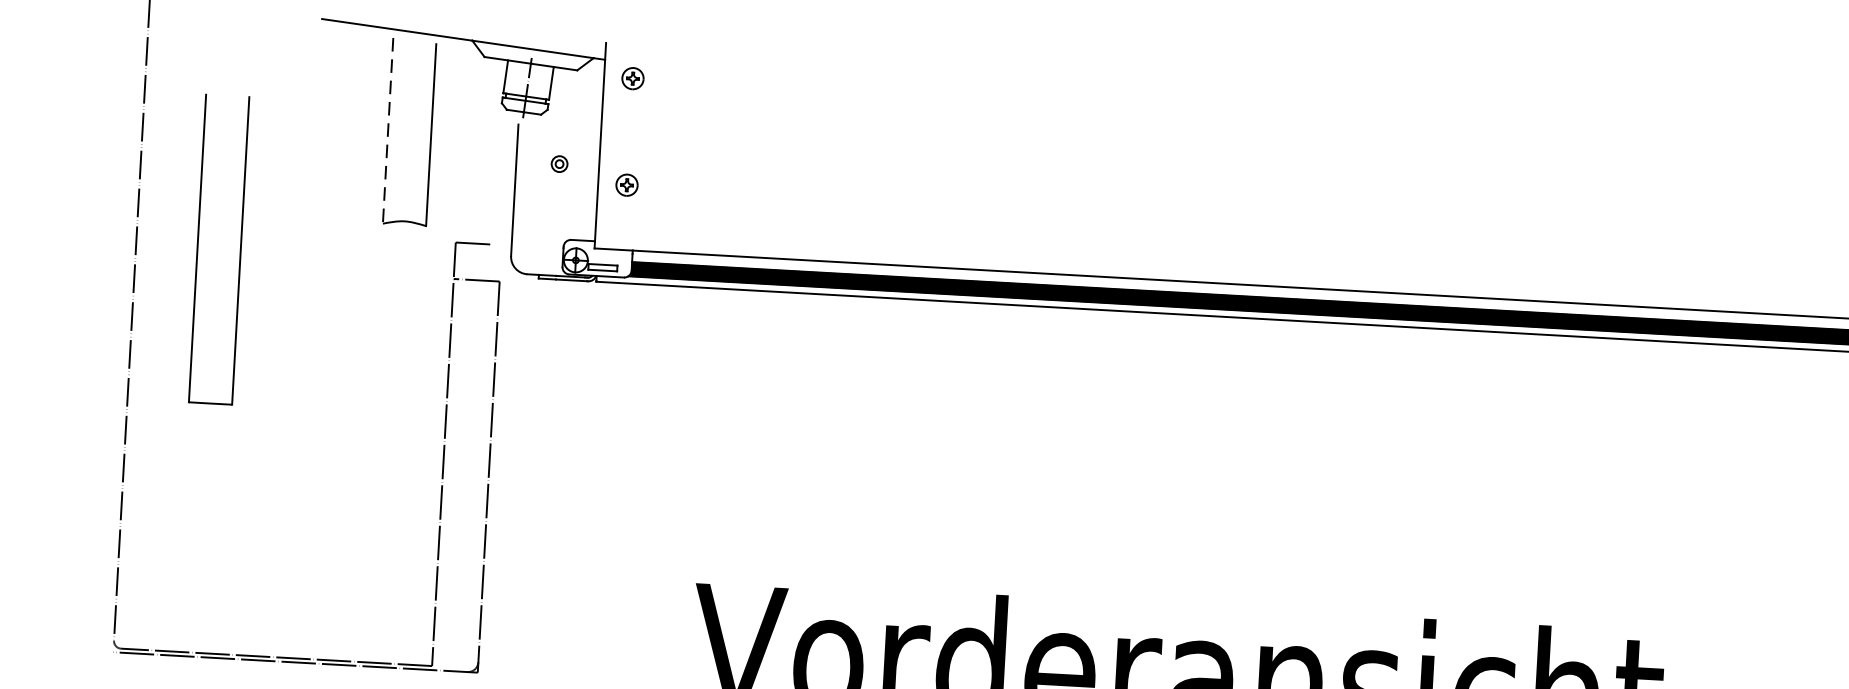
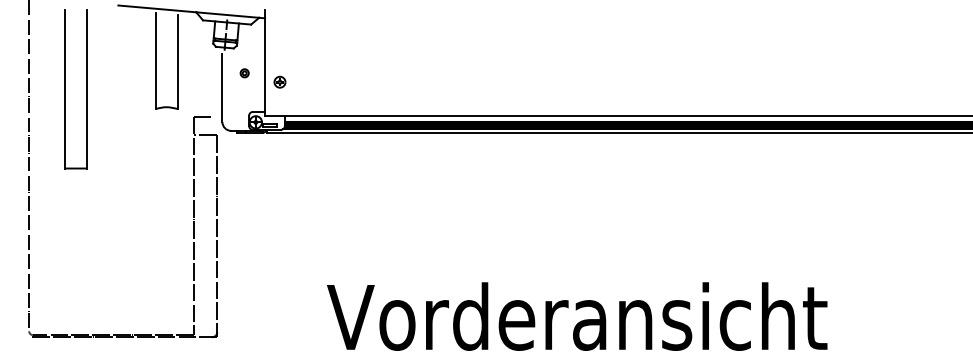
part: (632, 77) -> (279, 26), removed
line: (388, 131) -> (155, 61), dashed -> solid
part: (198, 249) -> (65, 89), moved

